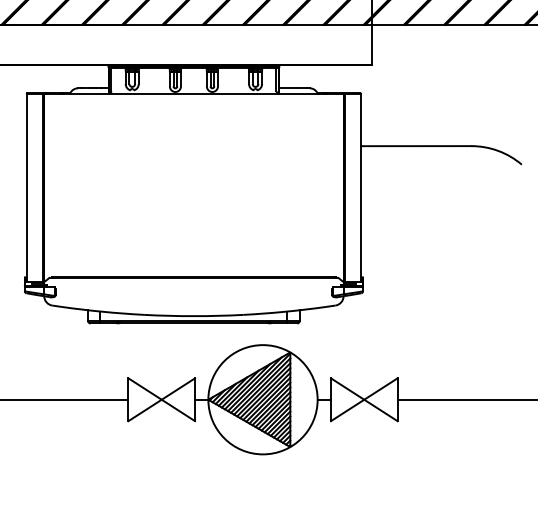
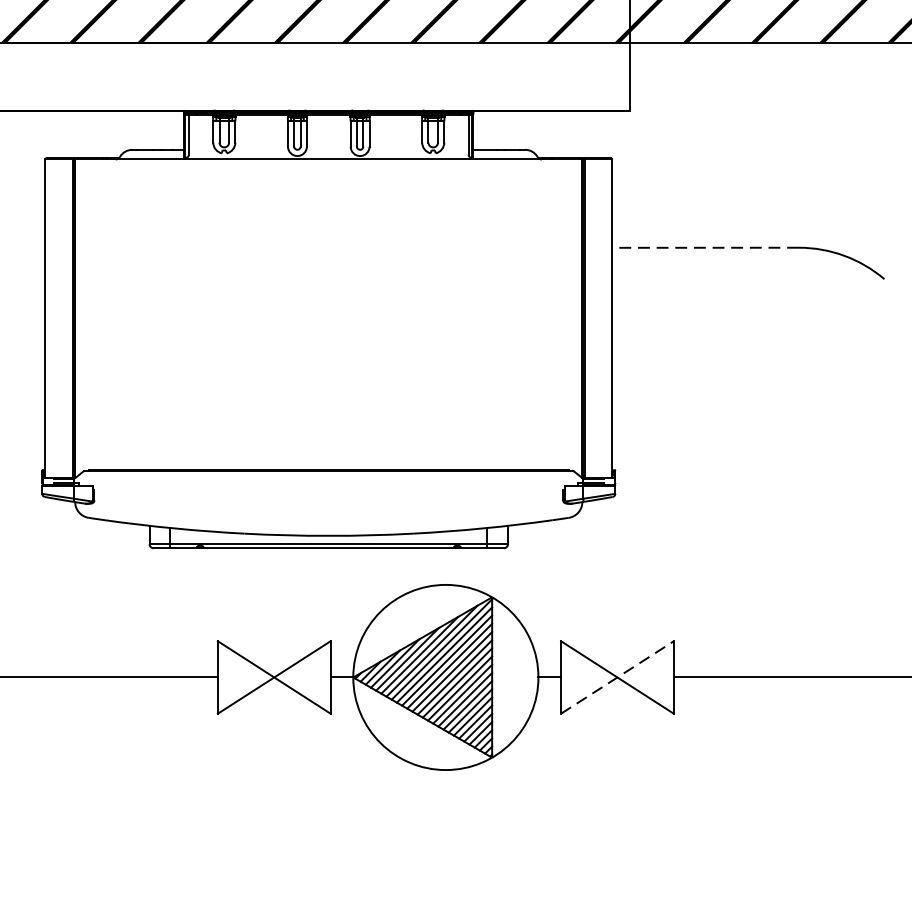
line: (415, 146) -> (704, 248), solid -> dashed
line: (364, 399) -> (617, 677), solid -> dashed

